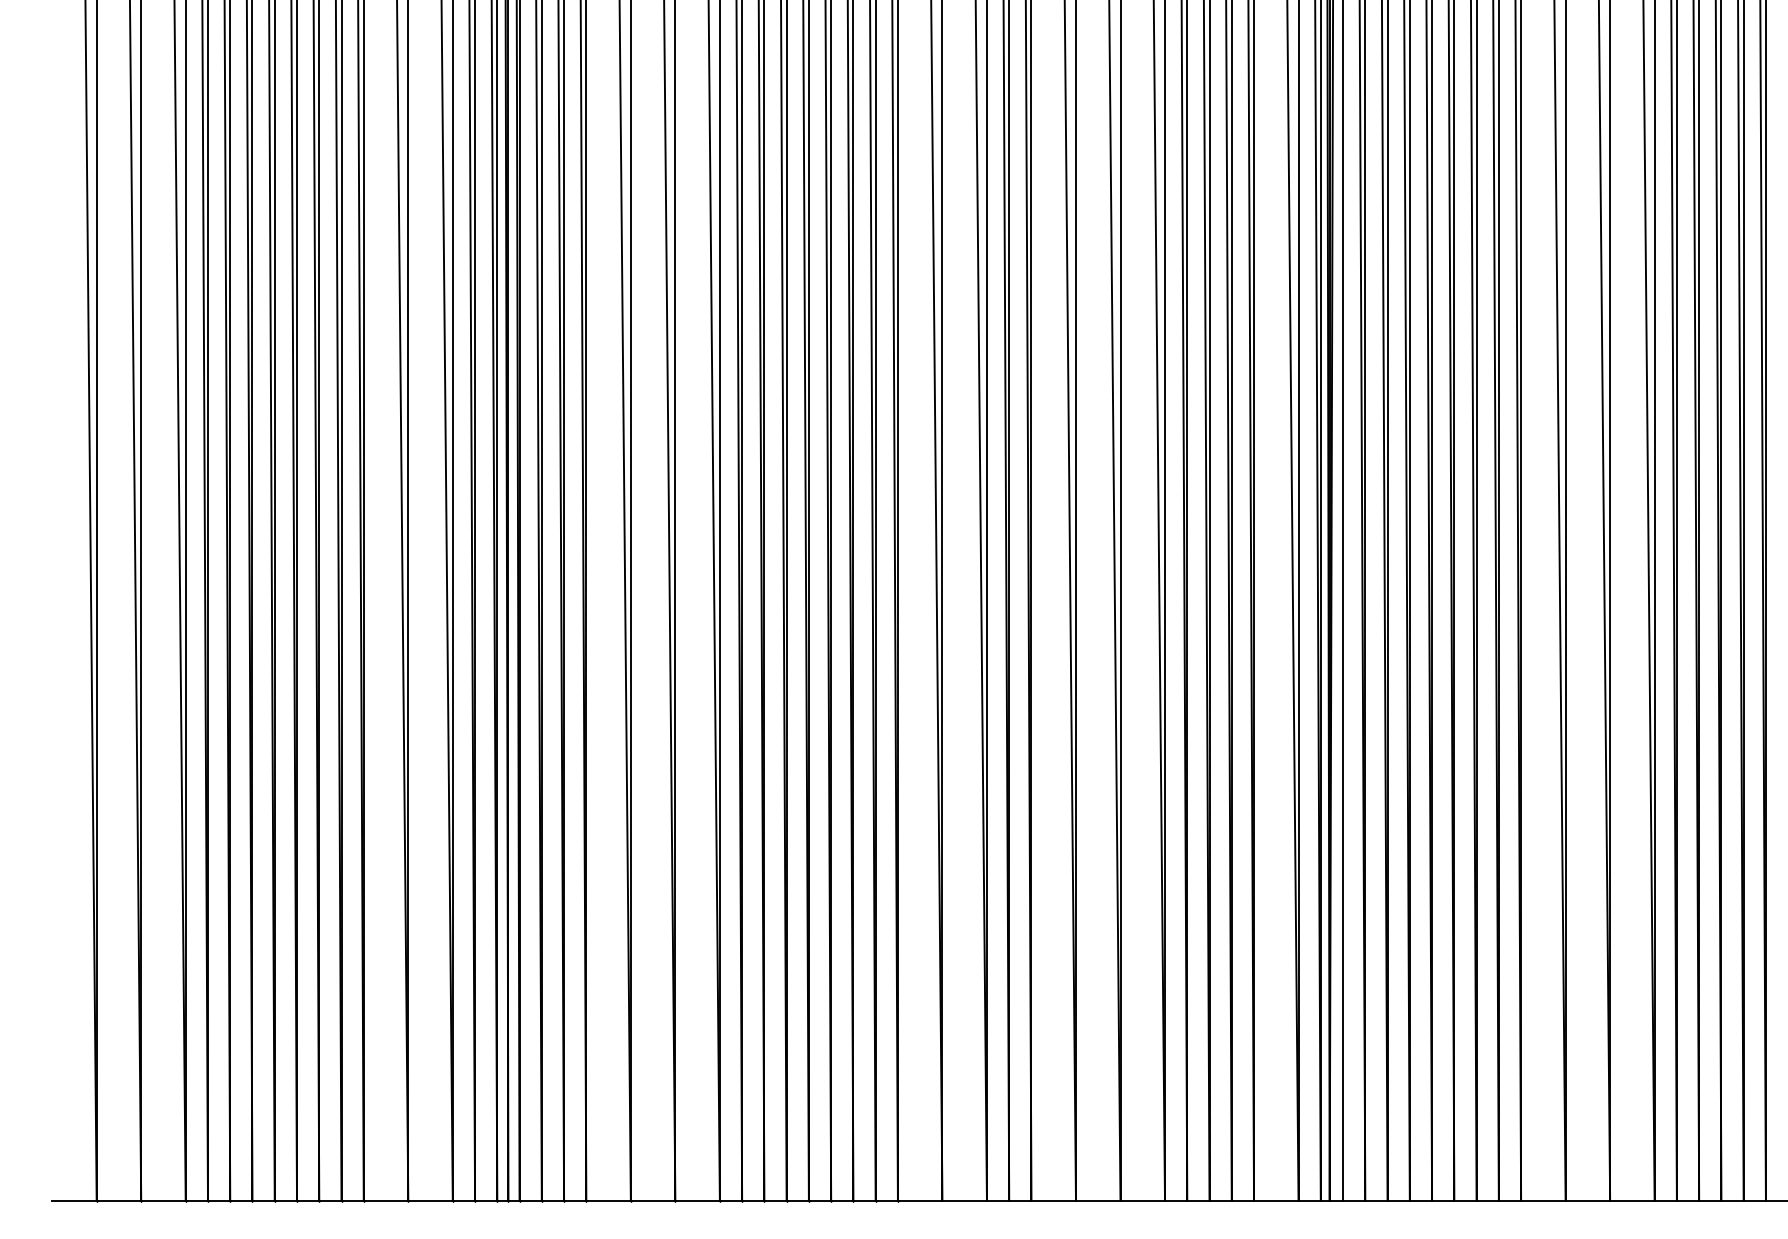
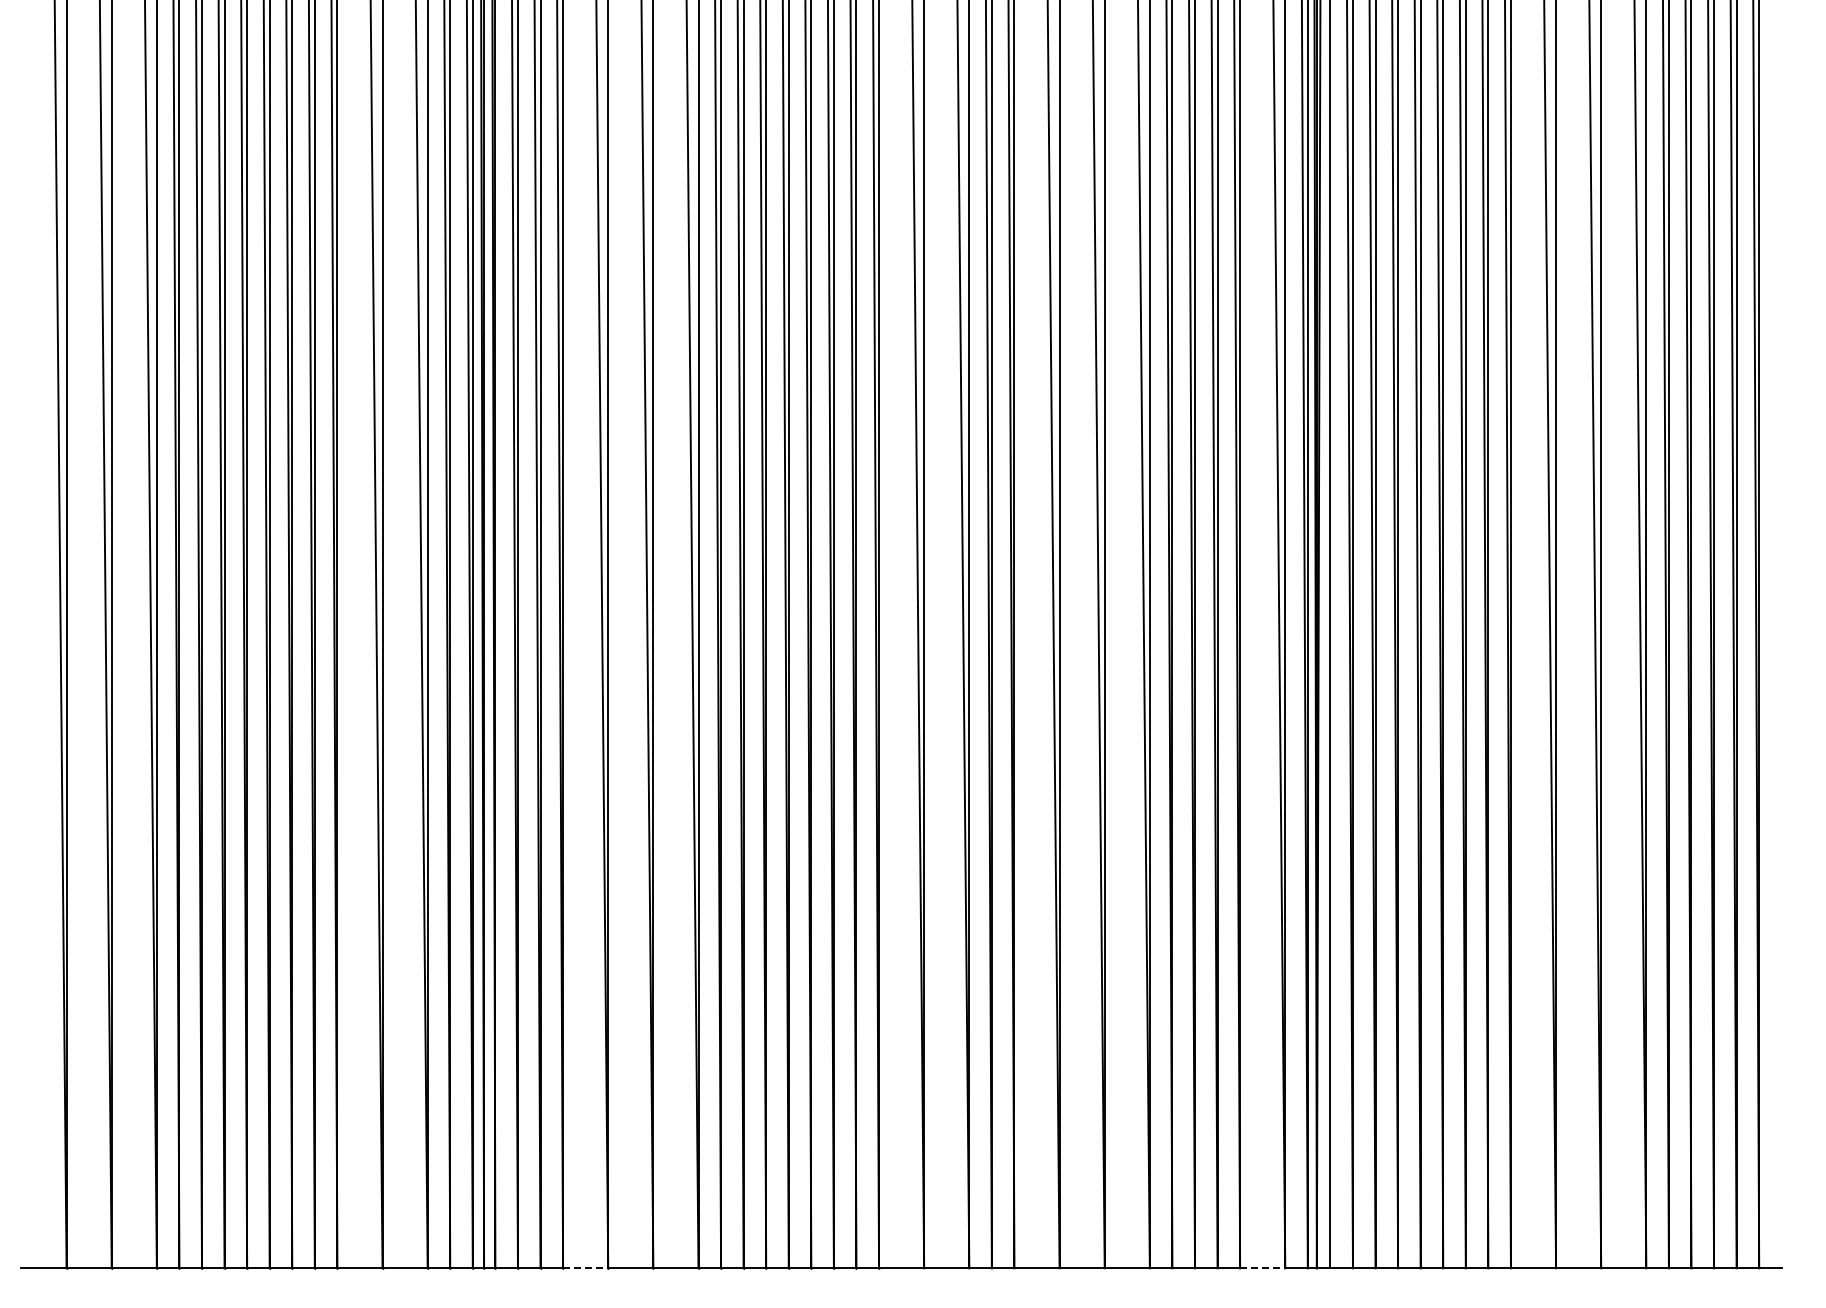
line: (608, 1200) -> (585, 1268), solid -> dashed
line: (1276, 1200) -> (1262, 1268), solid -> dashed

